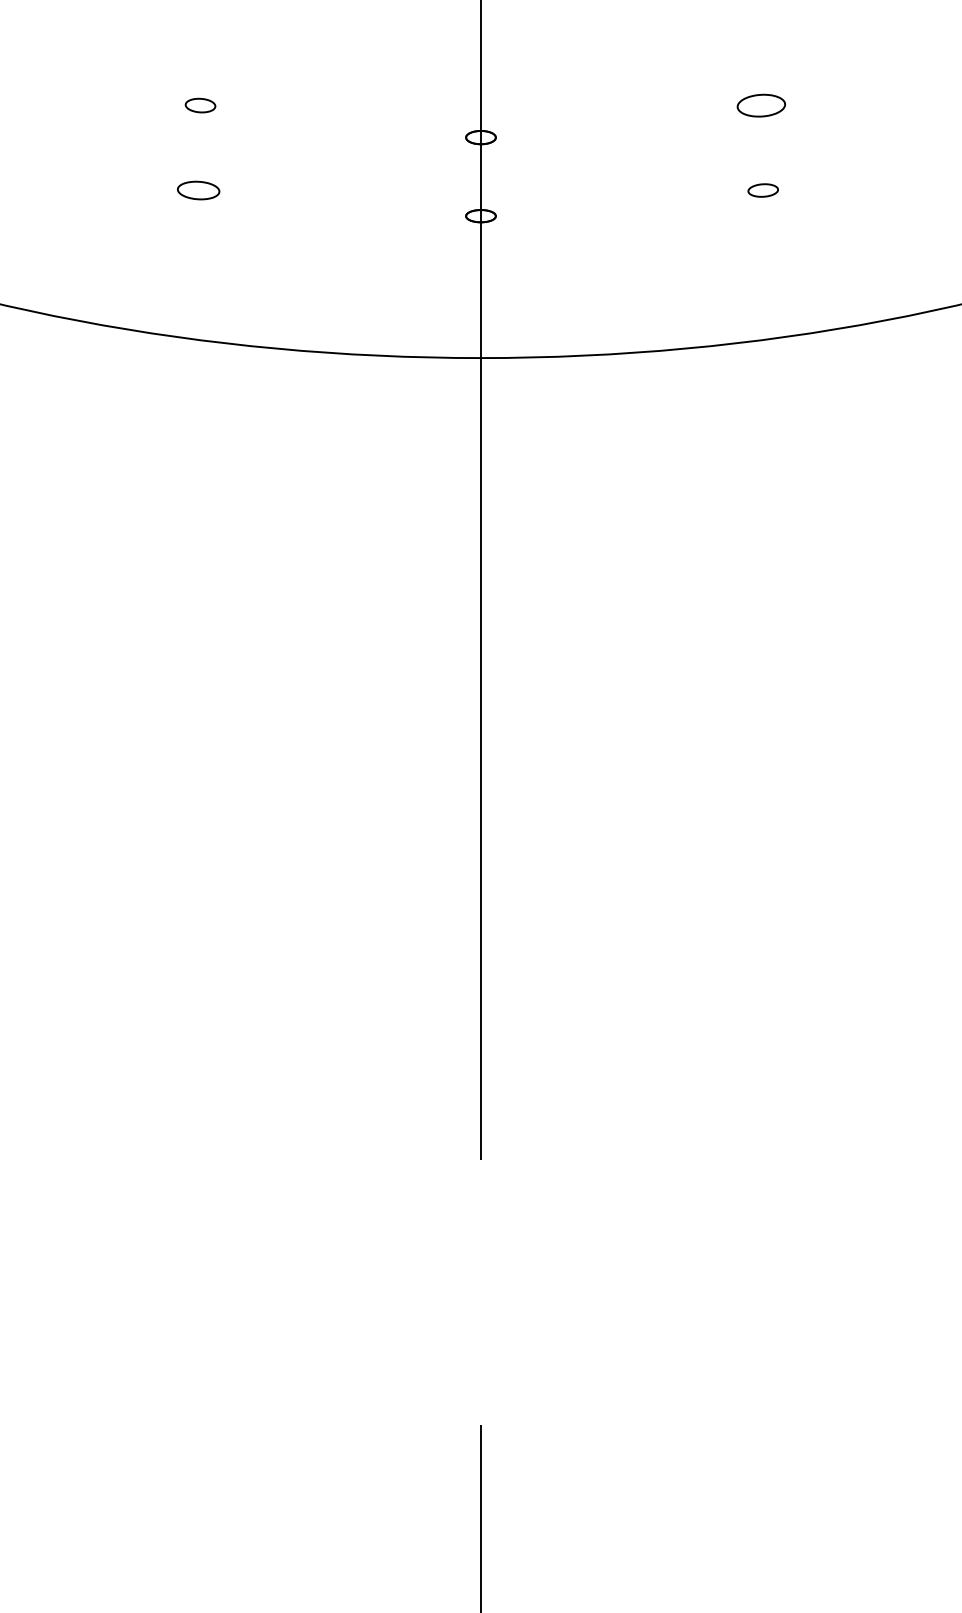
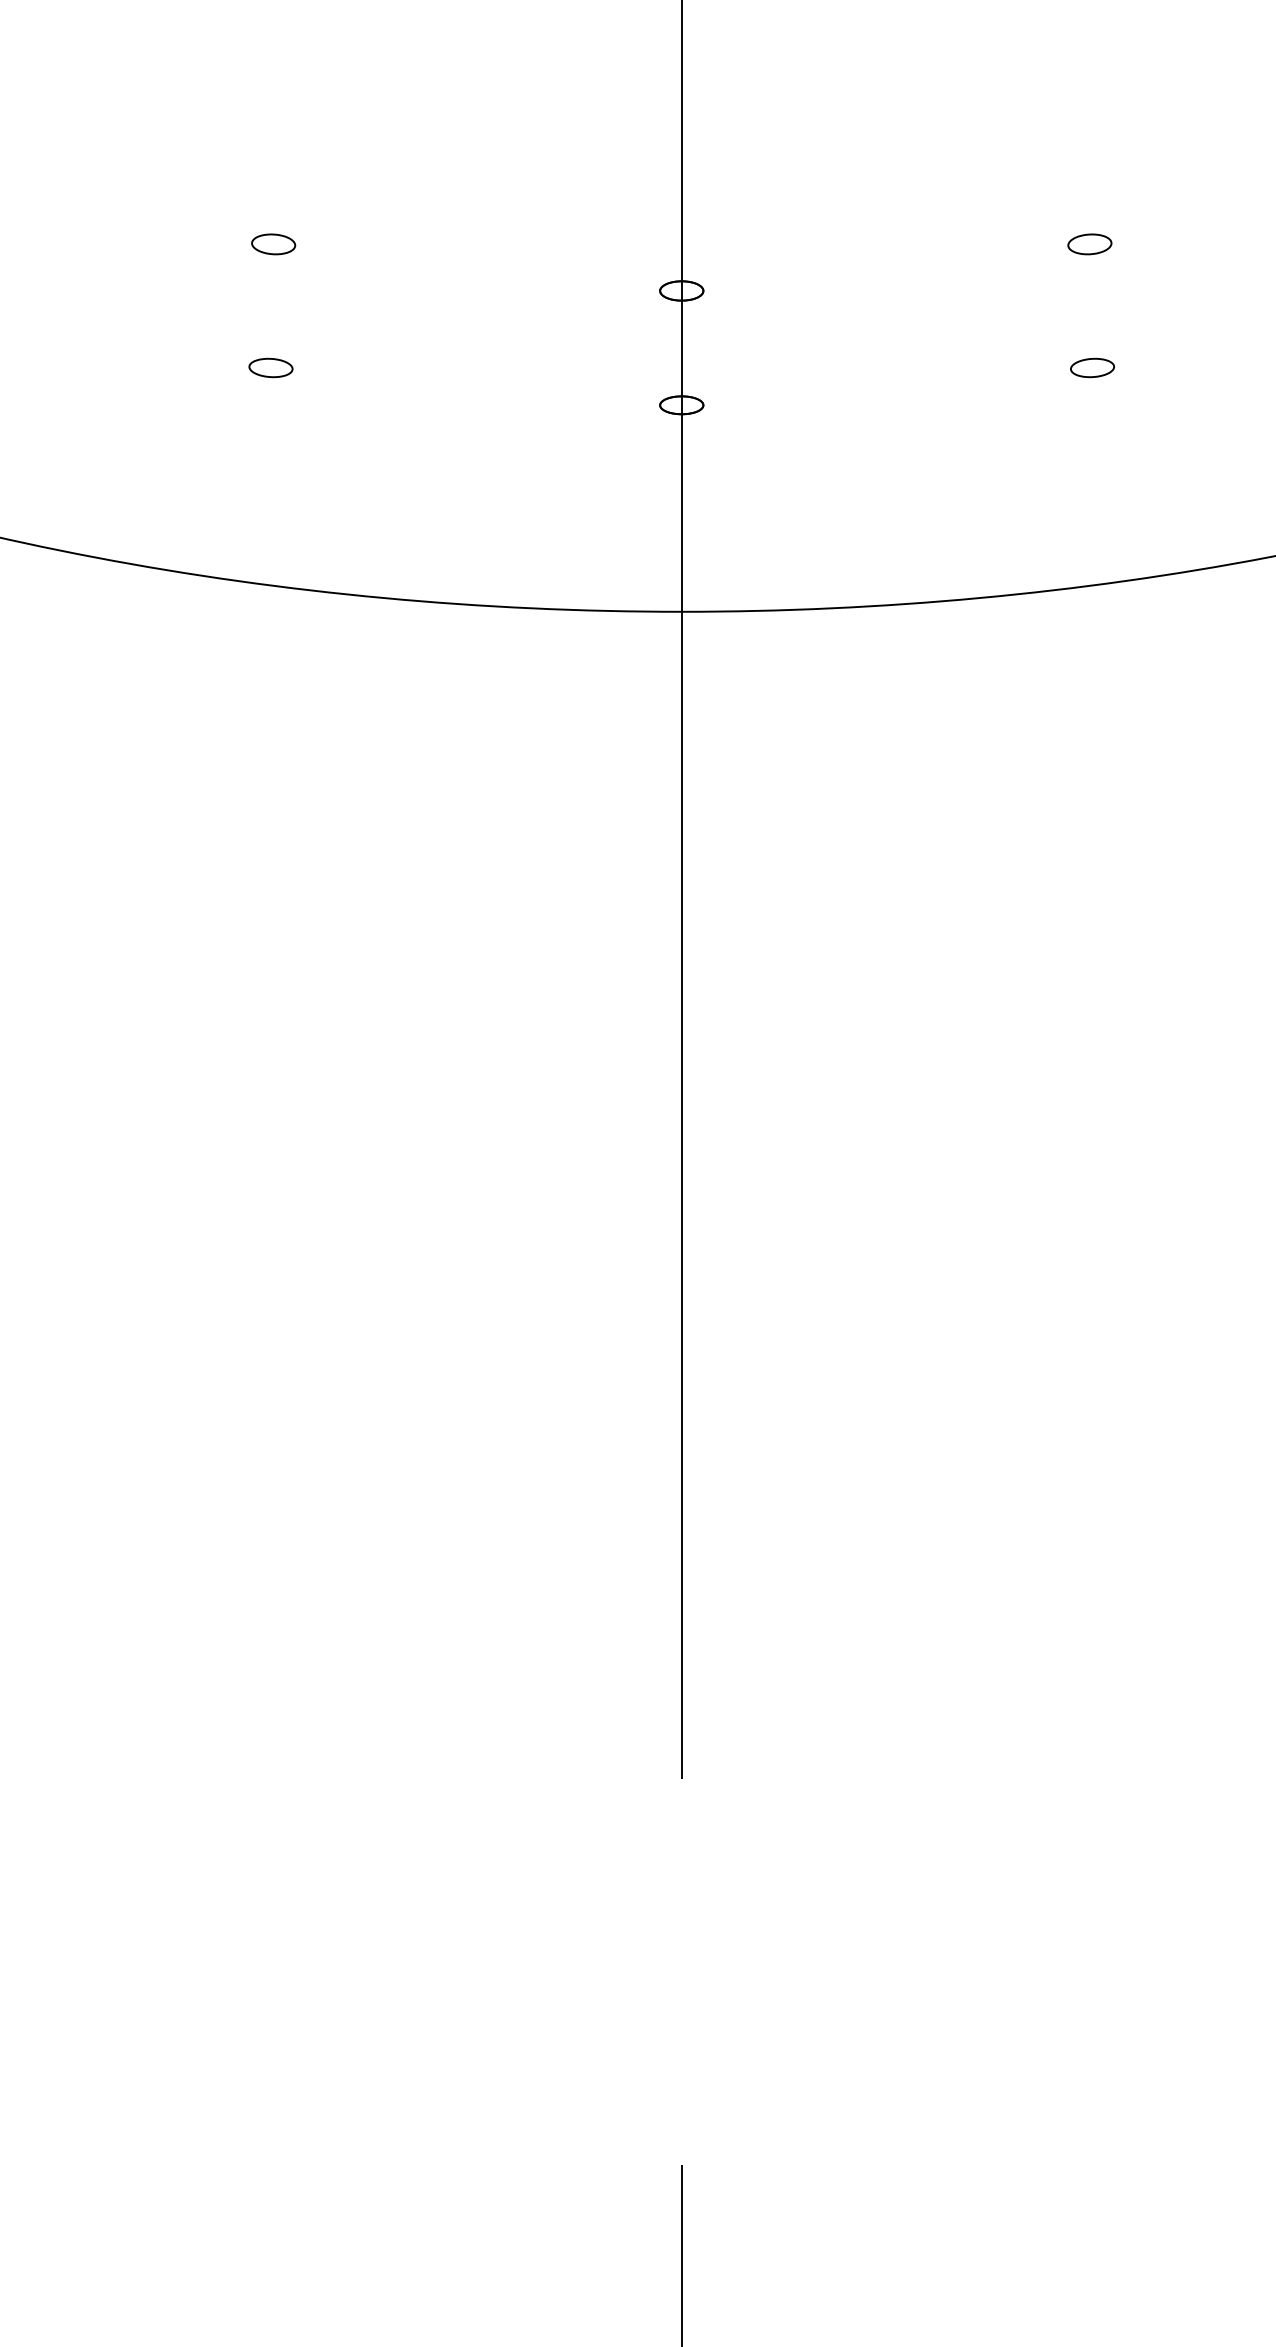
part: (761, 105) -> (1089, 244), size x0.62
part: (198, 190) -> (270, 367), size x0.71

